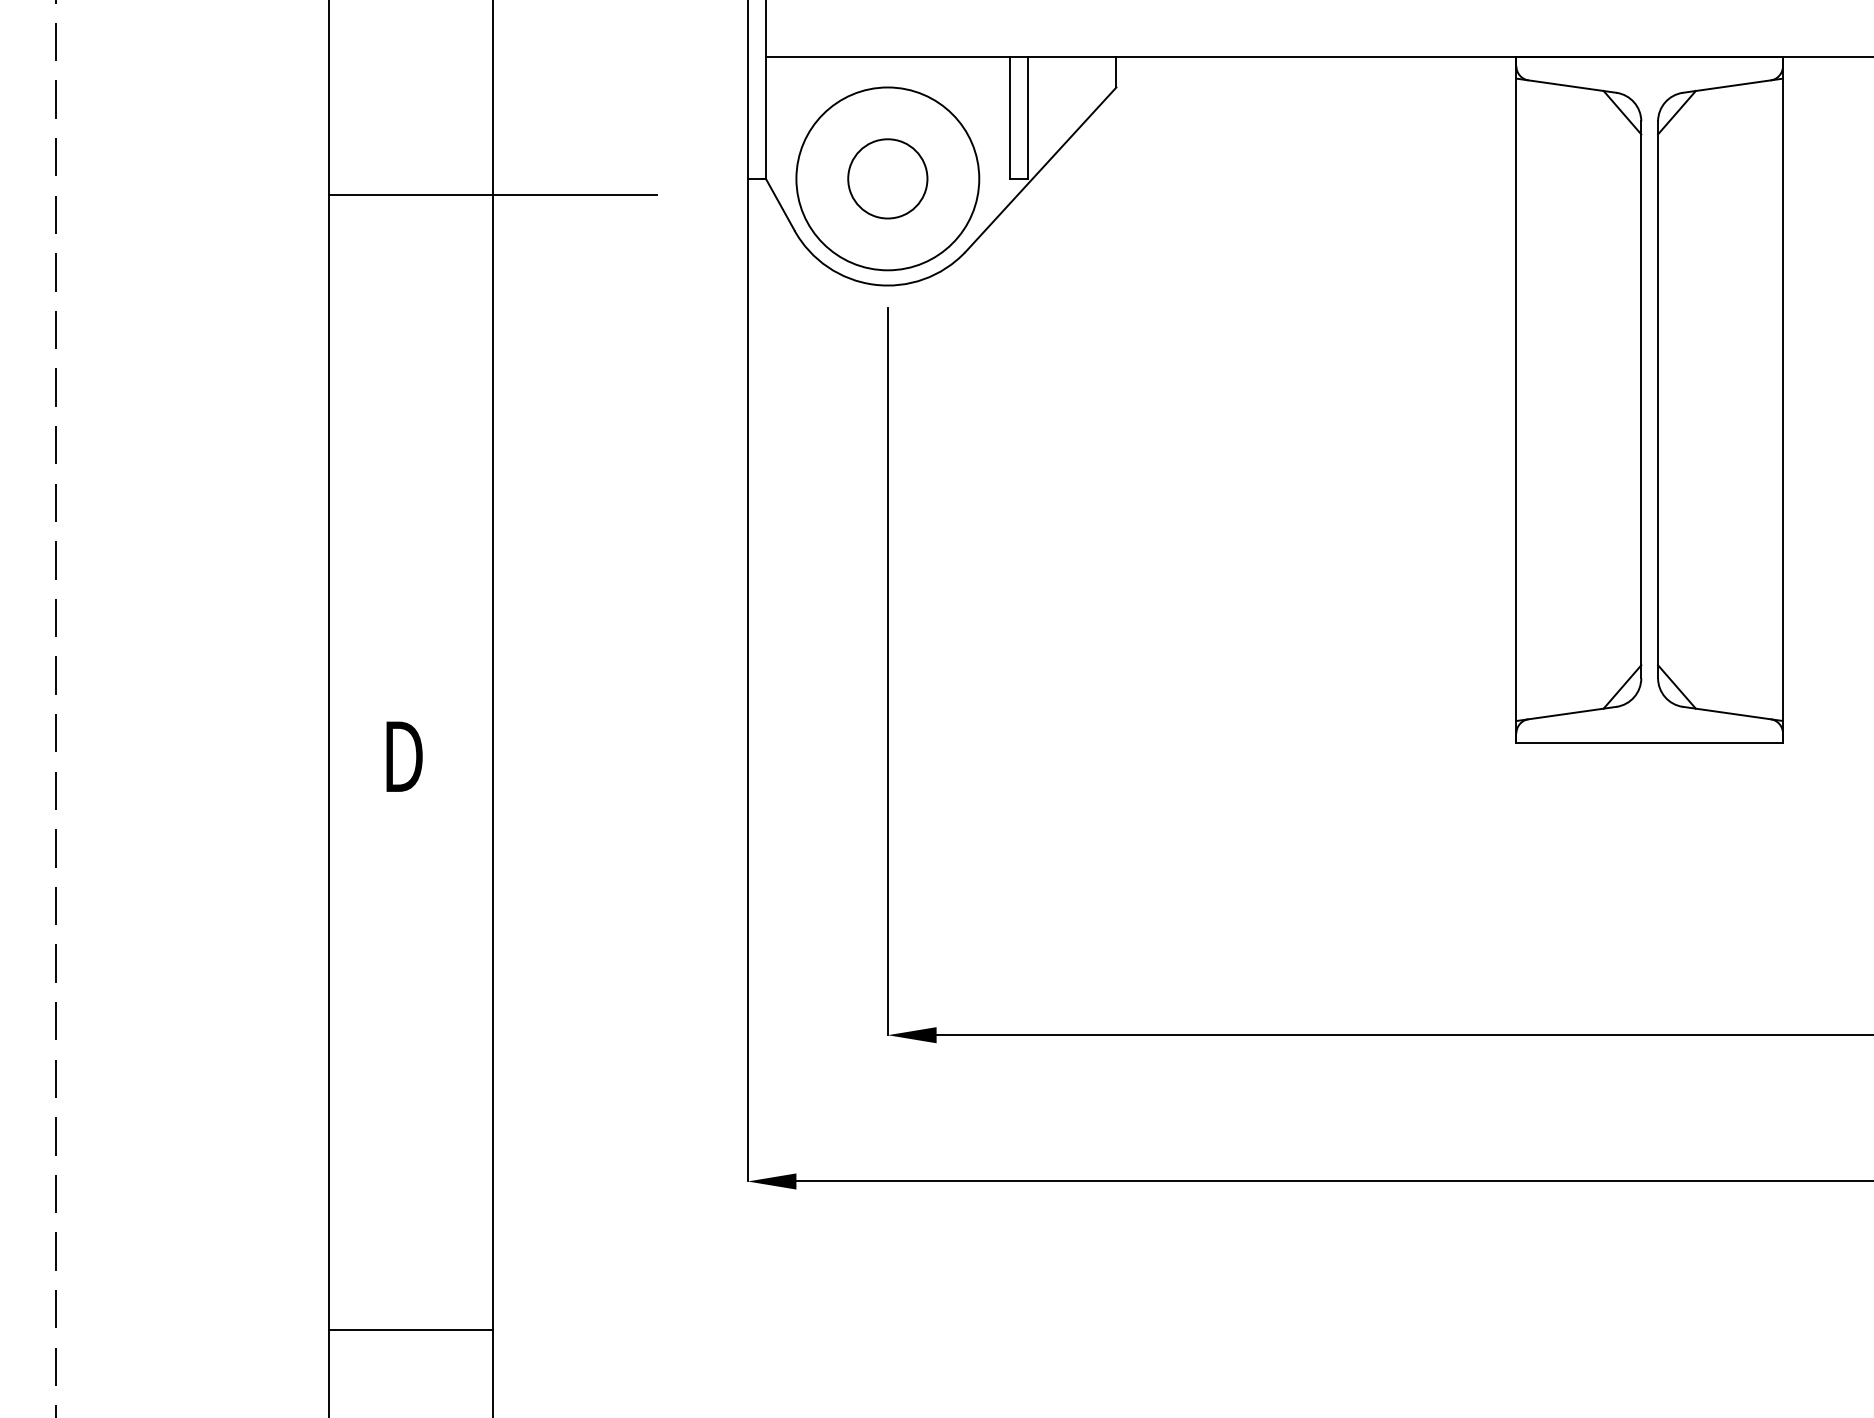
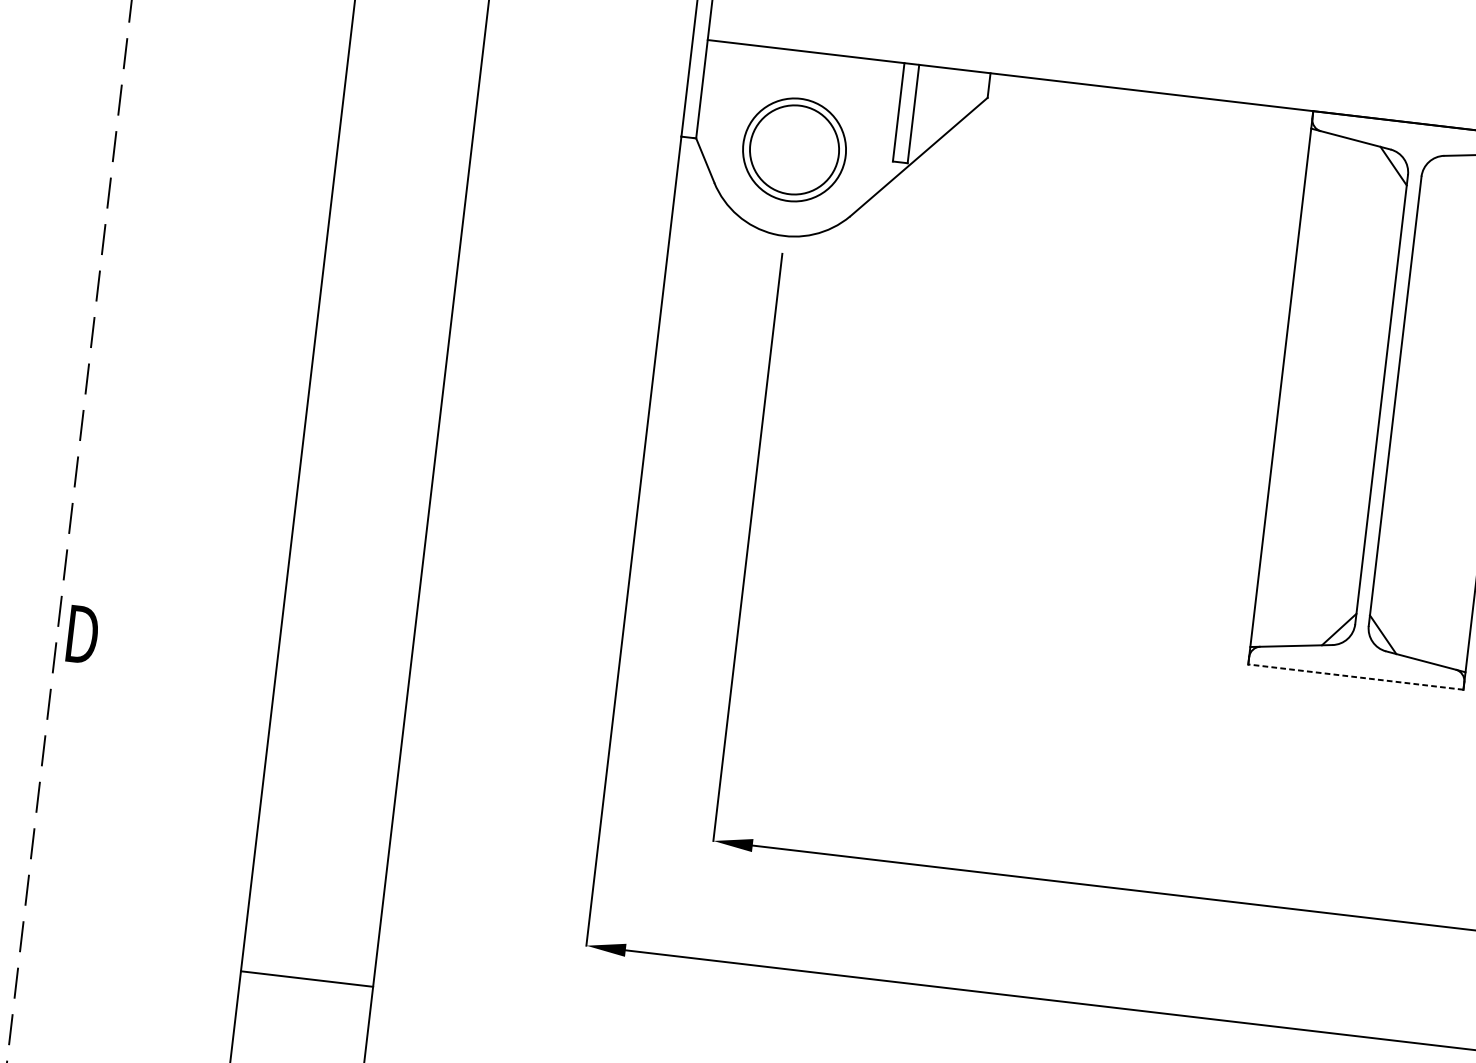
line: (1676, 112) -> (1437, 171), removed
circle: (887, 178) -> (794, 149), size x0.6
circle: (887, 178) -> (794, 149), size x1.6
line: (492, 195) -> (473, 125), removed
line: (1649, 742) -> (1355, 676), solid -> dashed
text: (404, 756) -> (82, 634), moved
line: (410, 1330) -> (306, 979), moved

